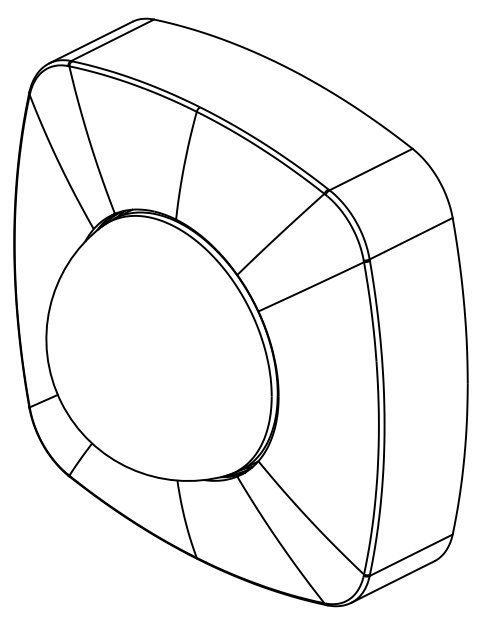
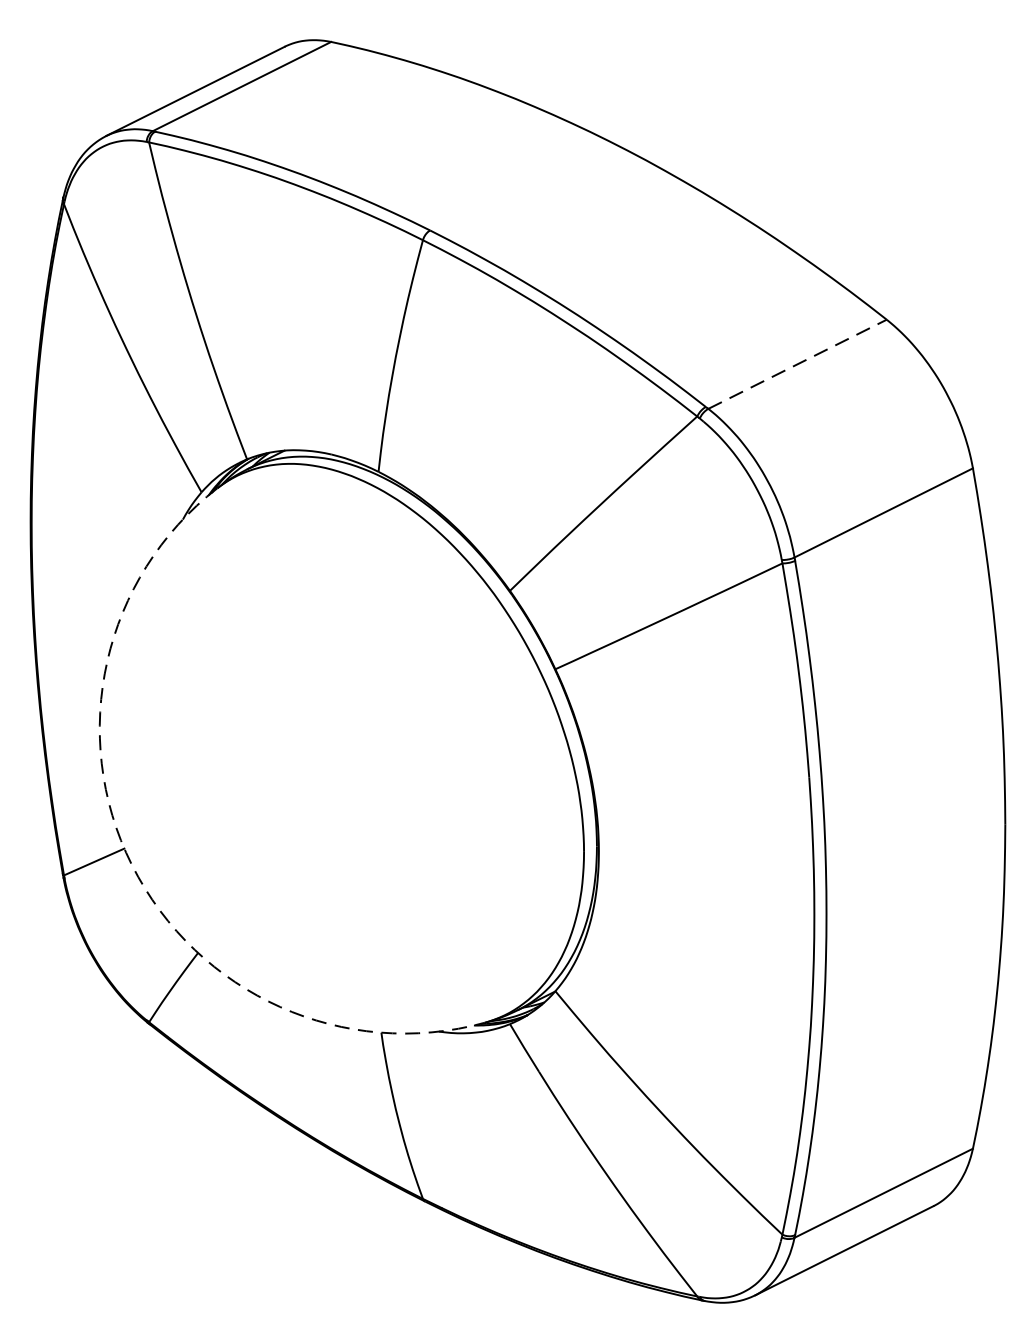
line: (371, 169) -> (798, 364), solid -> dashed
arc: (61, 402) -> (132, 864), solid -> dashed

